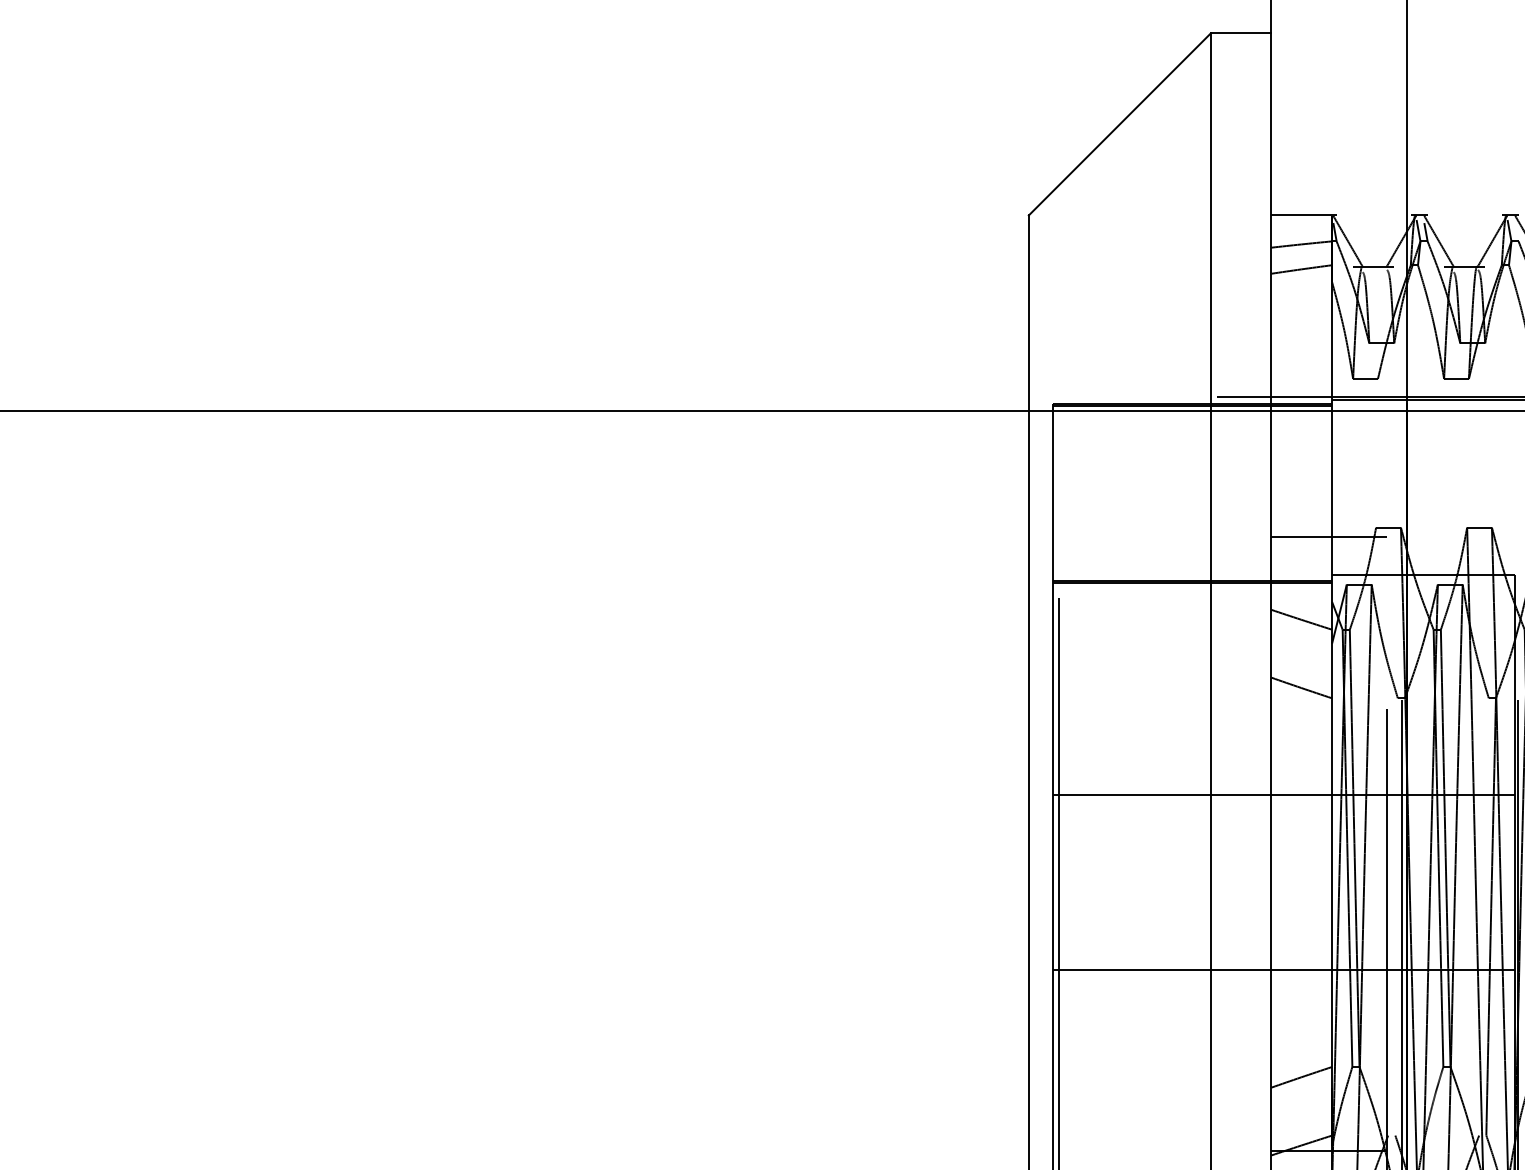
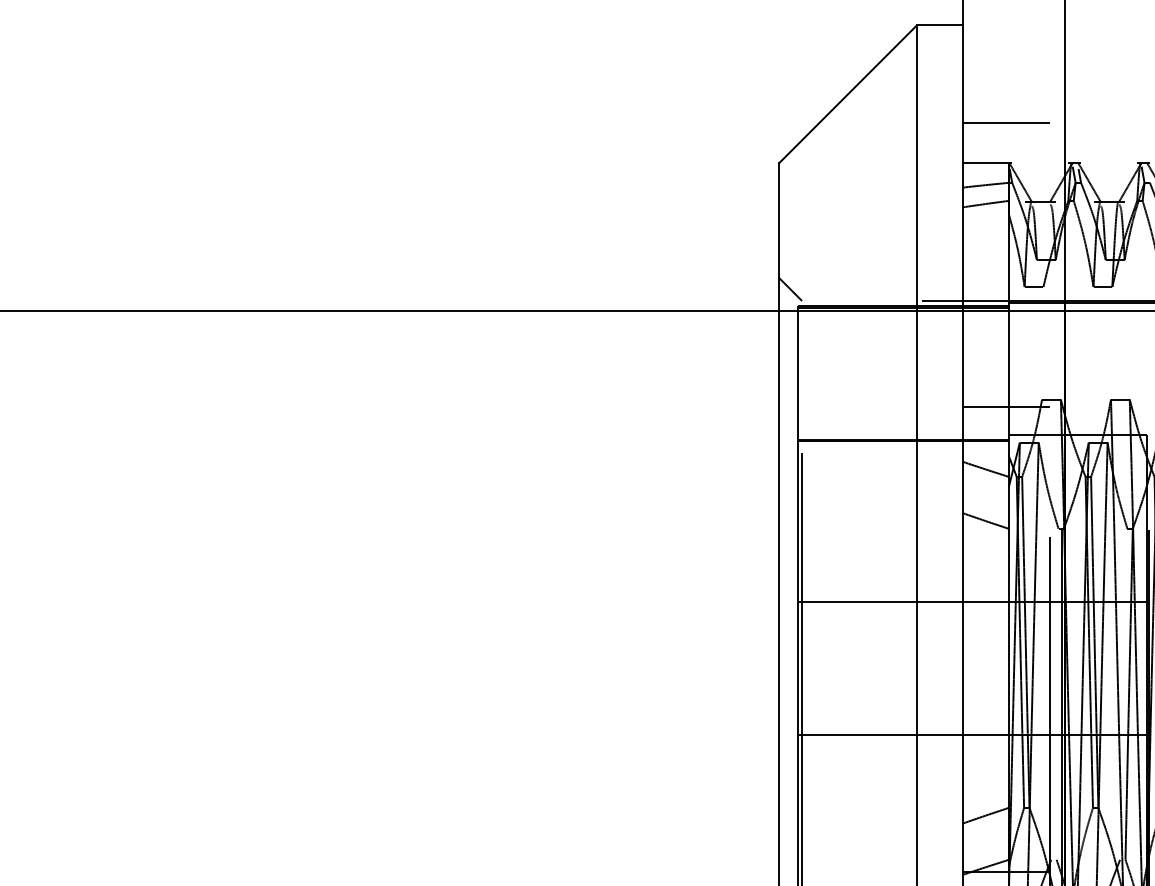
line: (1328, 162) -> (1006, 123), added
line: (1043, 382) -> (790, 289), added

